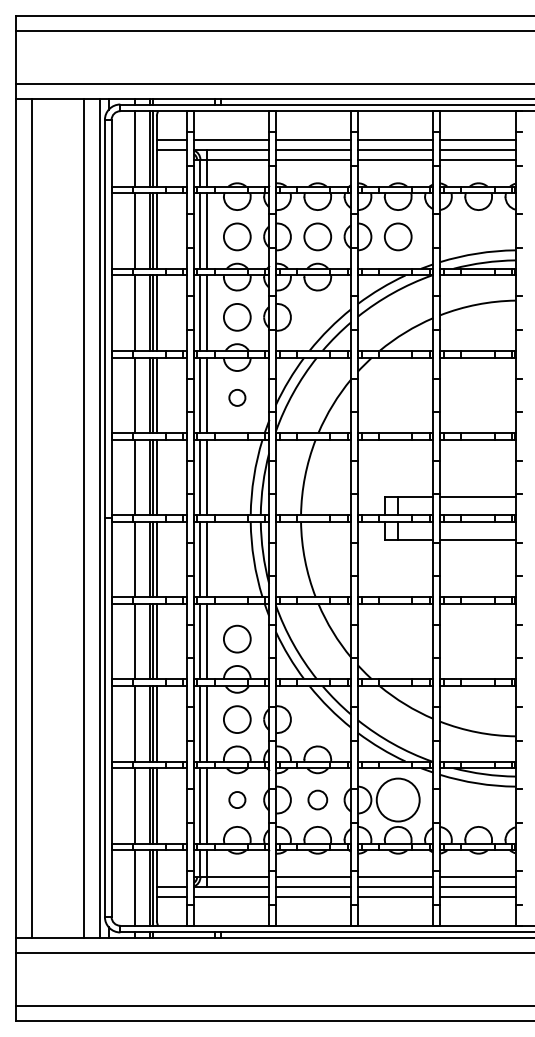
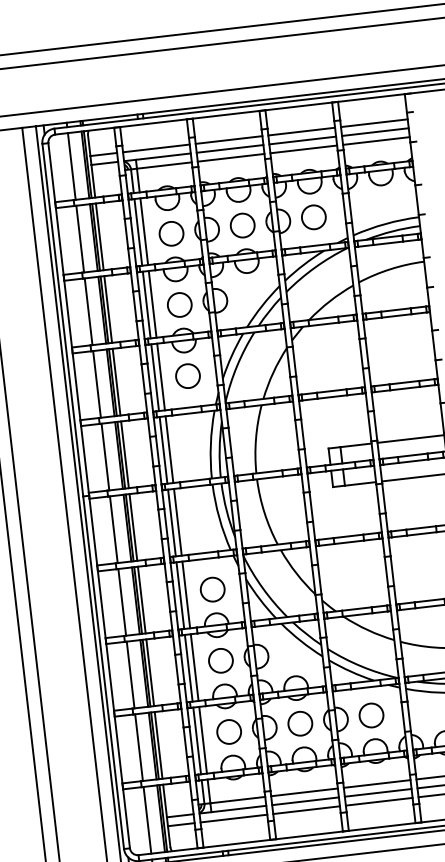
circle: (237, 397) -> (188, 375), size x1.67
circle: (237, 799) -> (229, 731), size x1.67
circle: (317, 799) -> (300, 723), size x1.43
circle: (397, 799) -> (370, 715), size x0.62

